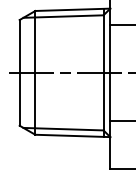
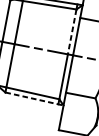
line: (103, 44) -> (72, 32), solid -> dashed
line: (73, 135) -> (35, 98), solid -> dashed

